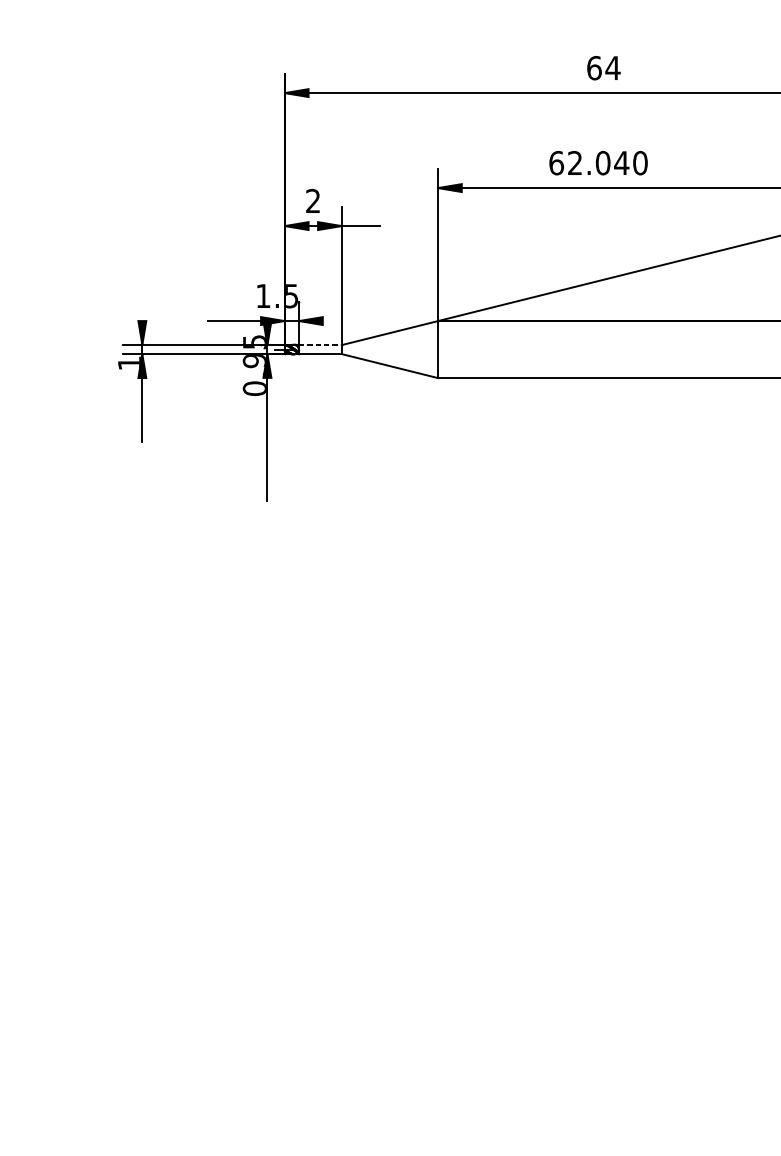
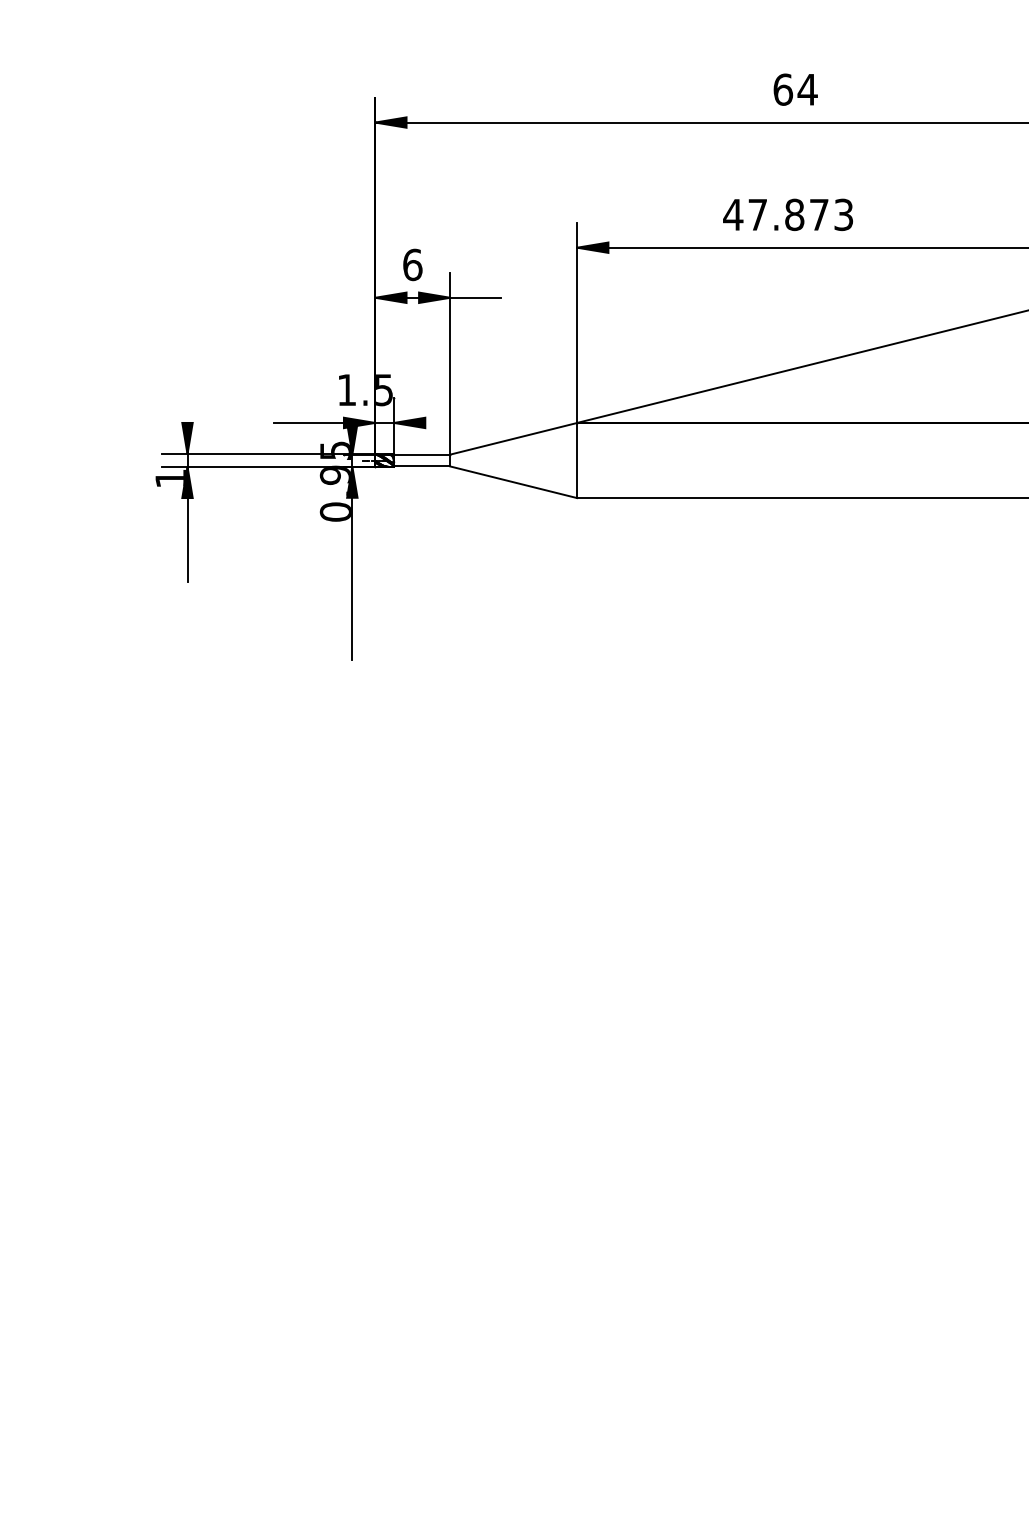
text: (598, 162) -> (788, 214), 62.040 -> 47.873
text: (313, 200) -> (412, 264), 2 -> 6
line: (320, 345) -> (422, 454), dashed -> solid

